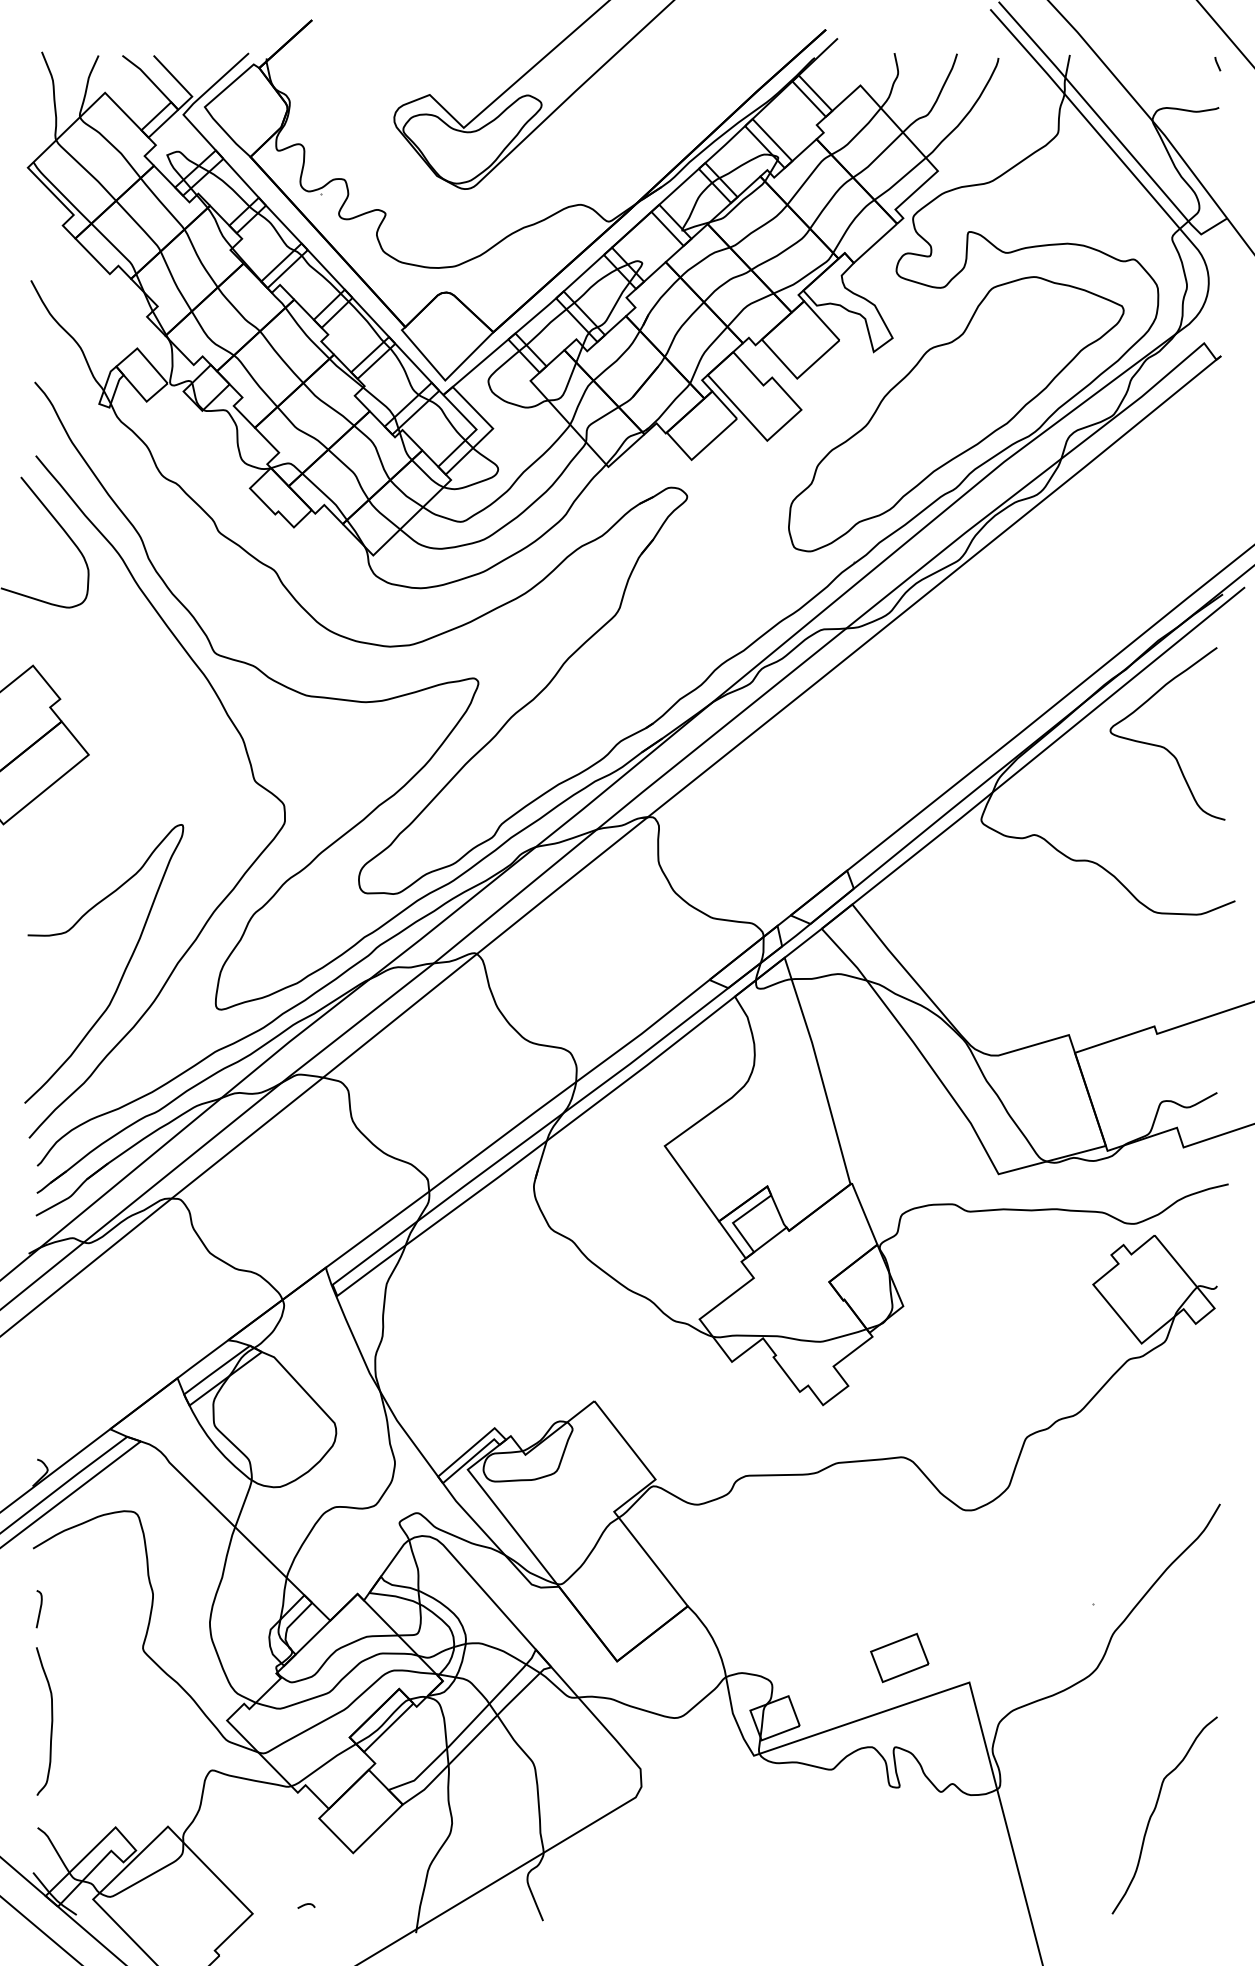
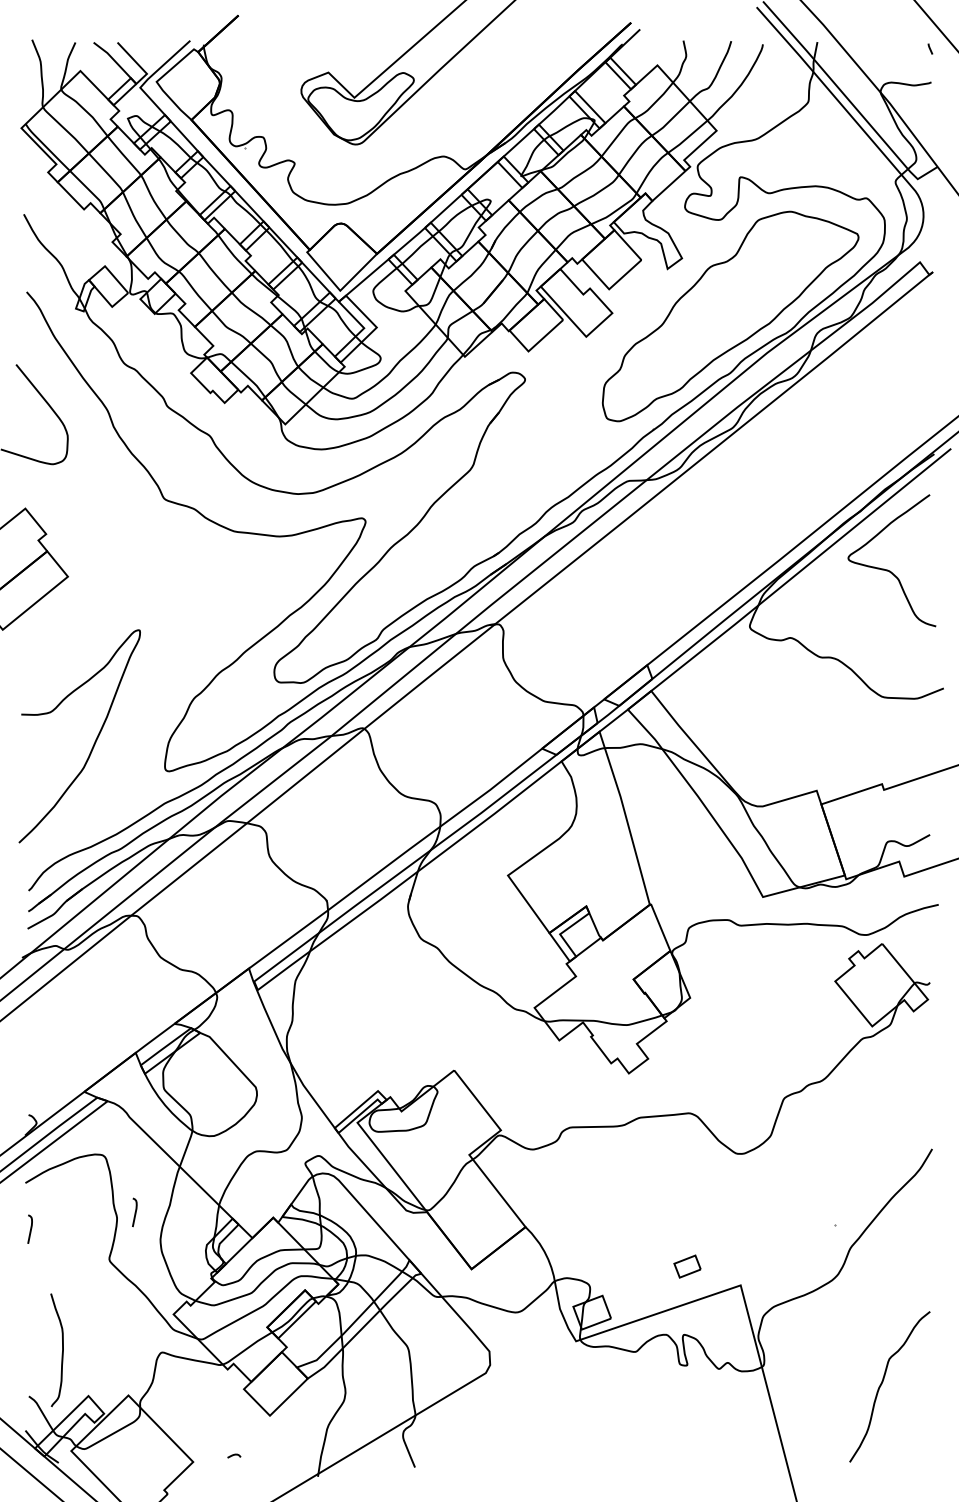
curve: (251, 773) -> (192, 590), removed
curve: (176, 1587) -> (134, 1212), added
part: (899, 1657) -> (687, 1266), size x0.6
curve: (51, 1721) -> (62, 1350), moved

